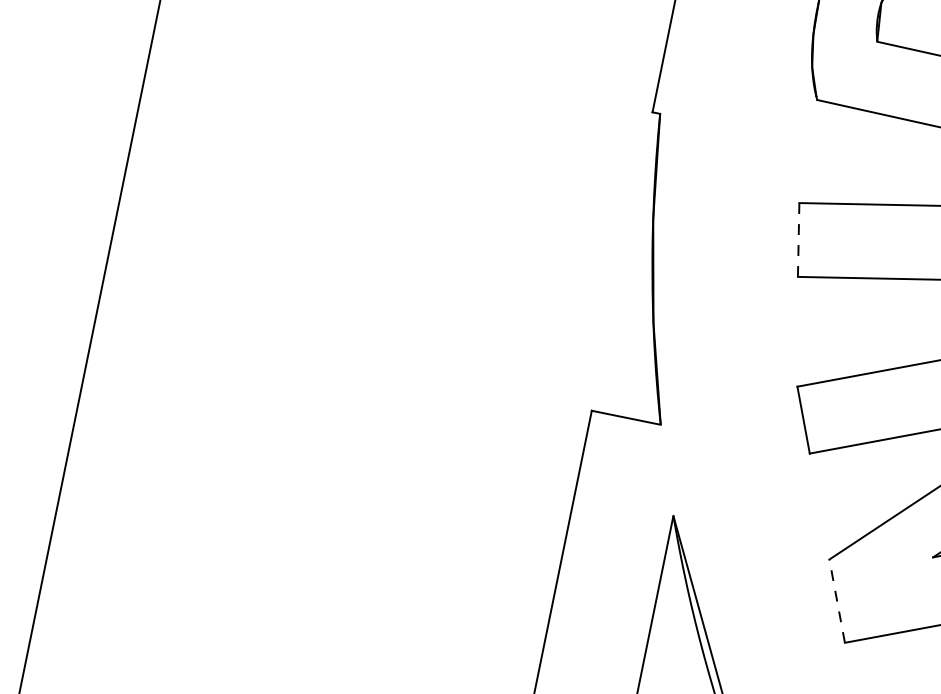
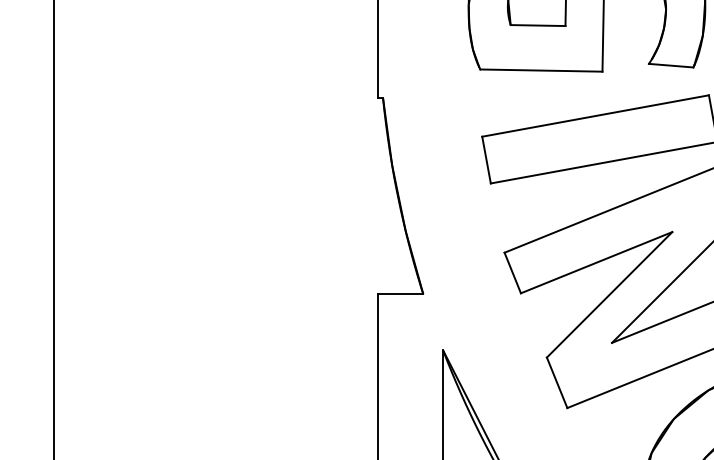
line: (798, 240) -> (486, 160), dashed -> solid
line: (836, 600) -> (556, 382), dashed -> solid

